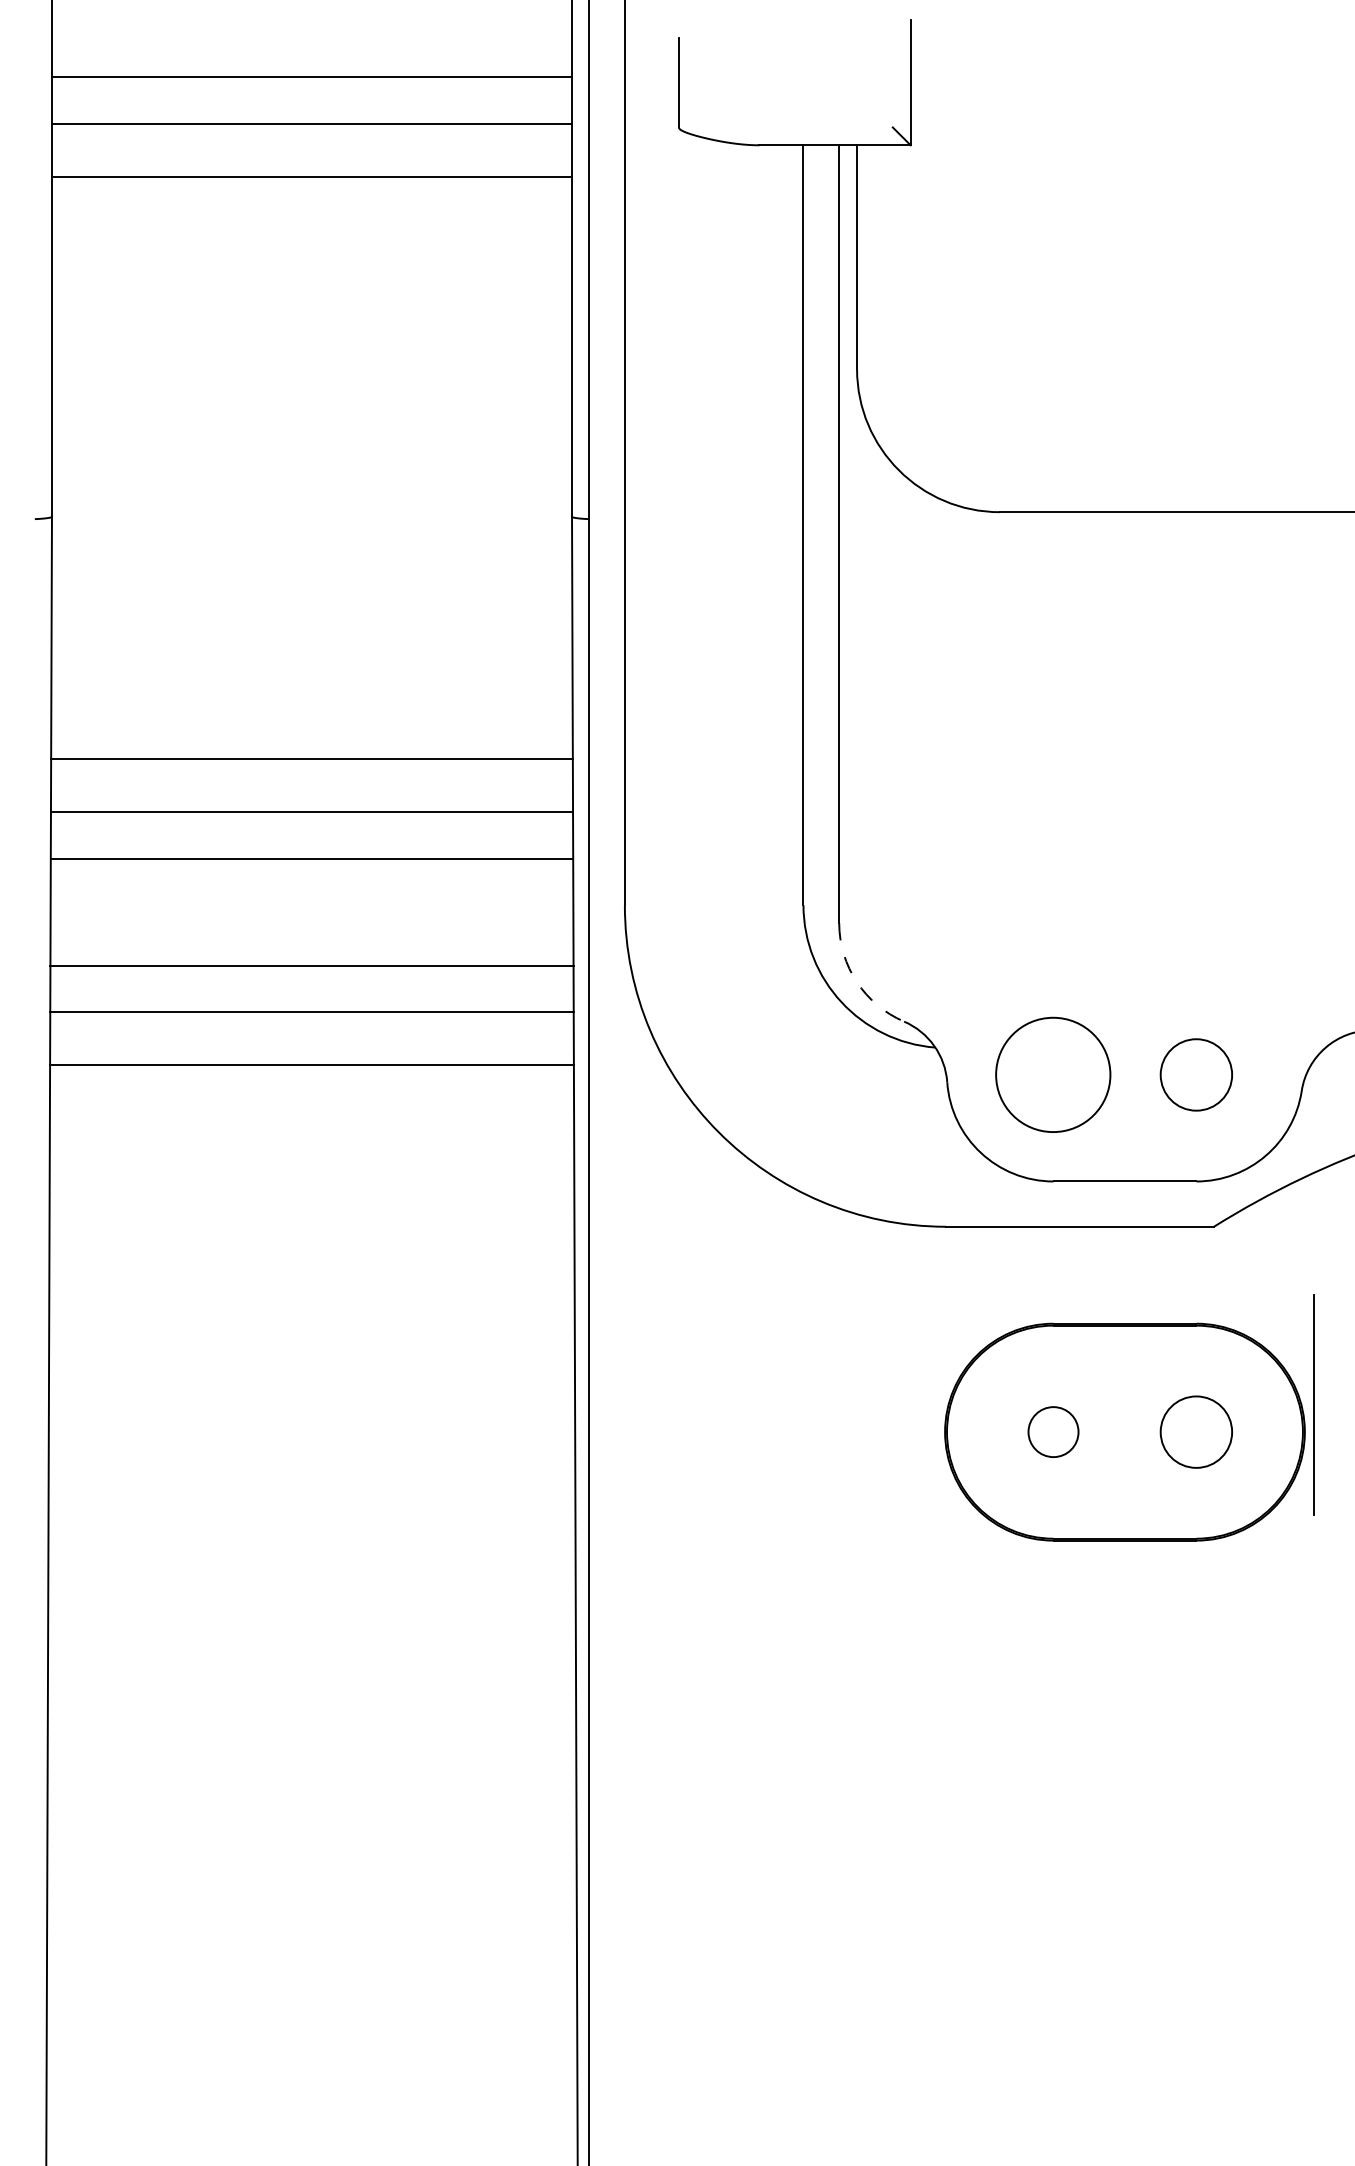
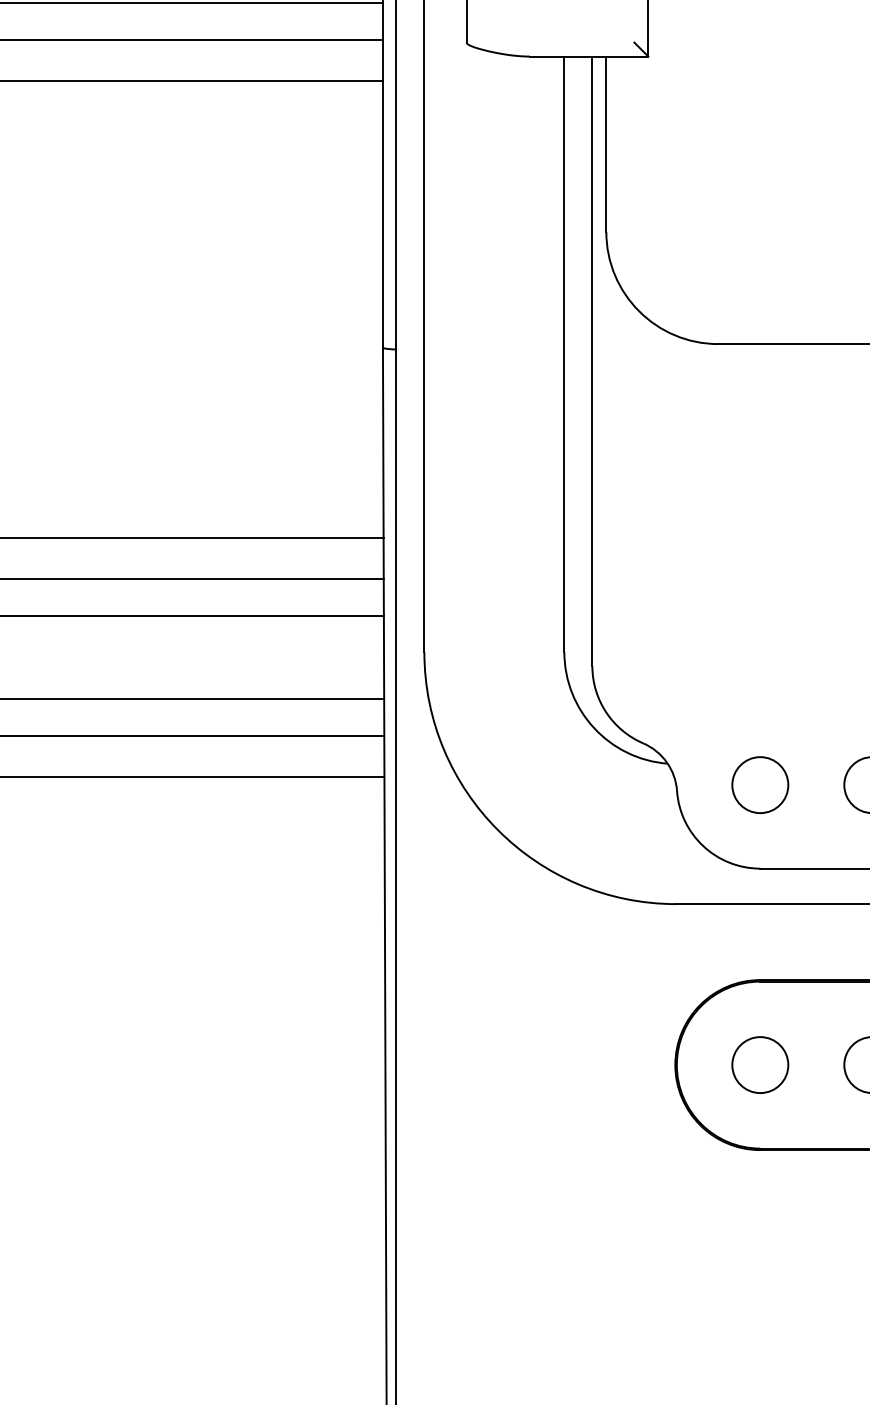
arc: (856, 982) -> (605, 712), dashed -> solid
circle: (1053, 1074) -> (760, 784), size x0.62
circle: (1053, 1431) -> (760, 1064), size x1.43

